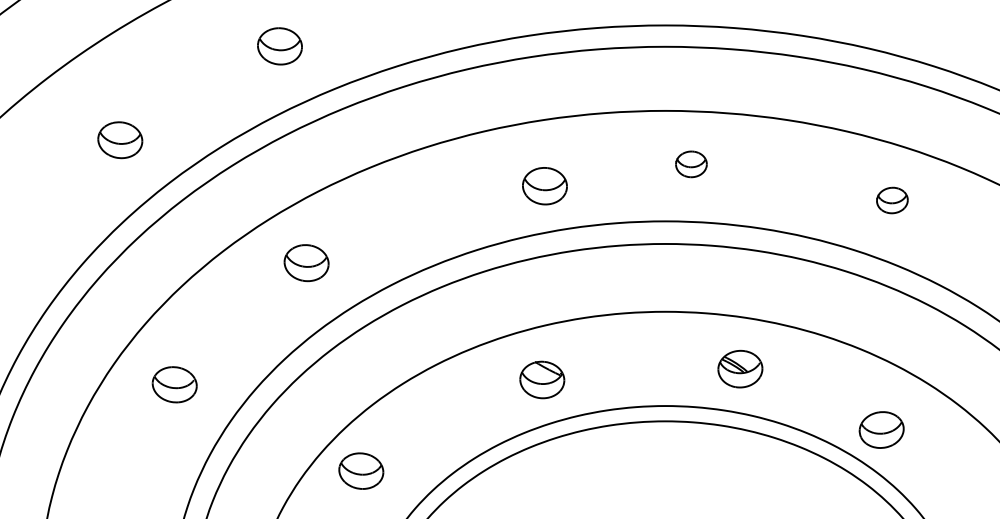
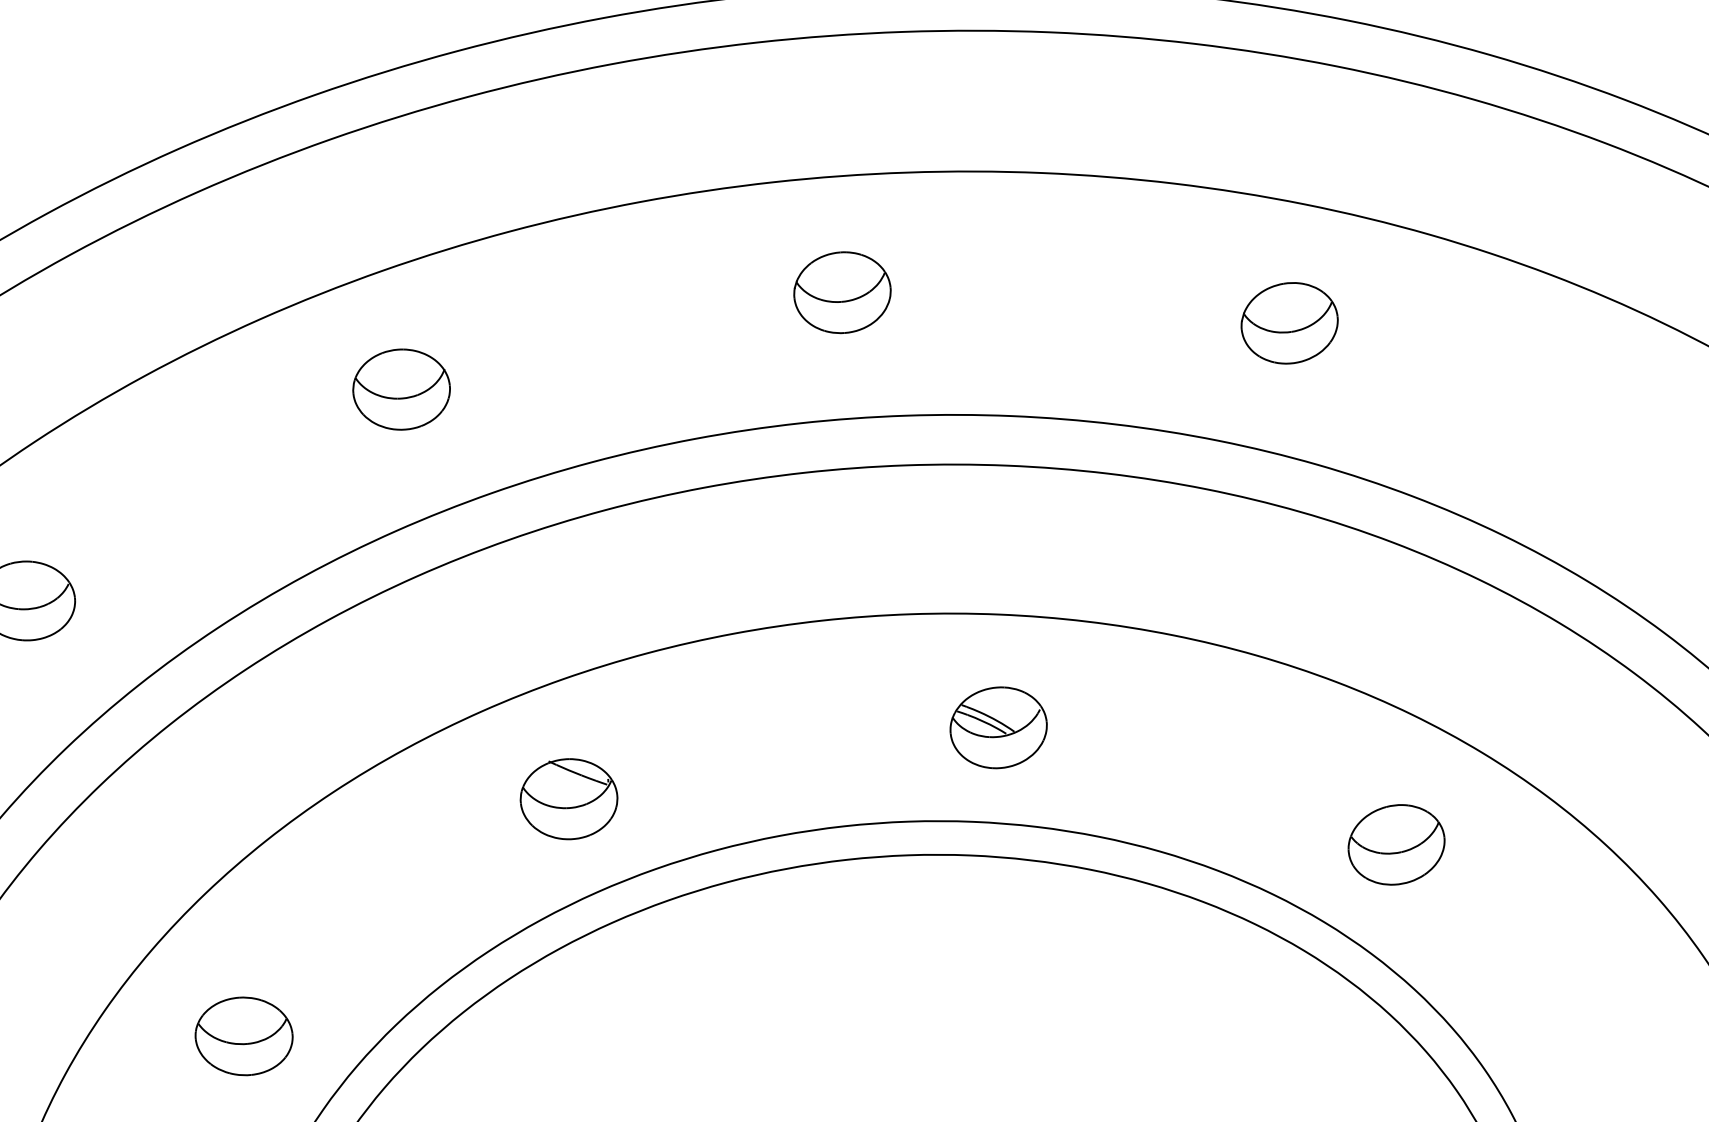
part: (691, 164) -> (842, 293), size x1.43
part: (544, 186) -> (400, 390), moved
part: (892, 200) -> (1289, 323), size x1.43
part: (881, 429) -> (1396, 843), moved
part: (361, 470) -> (244, 1034), moved

